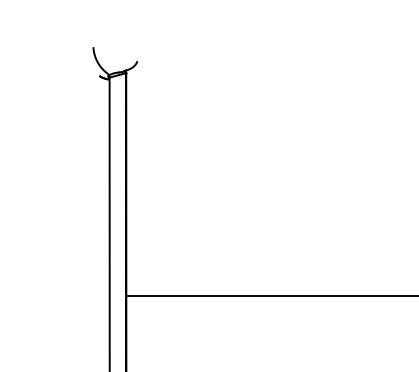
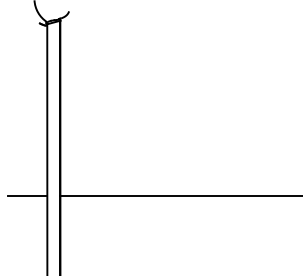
line: (84, 295) -> (27, 195), added

